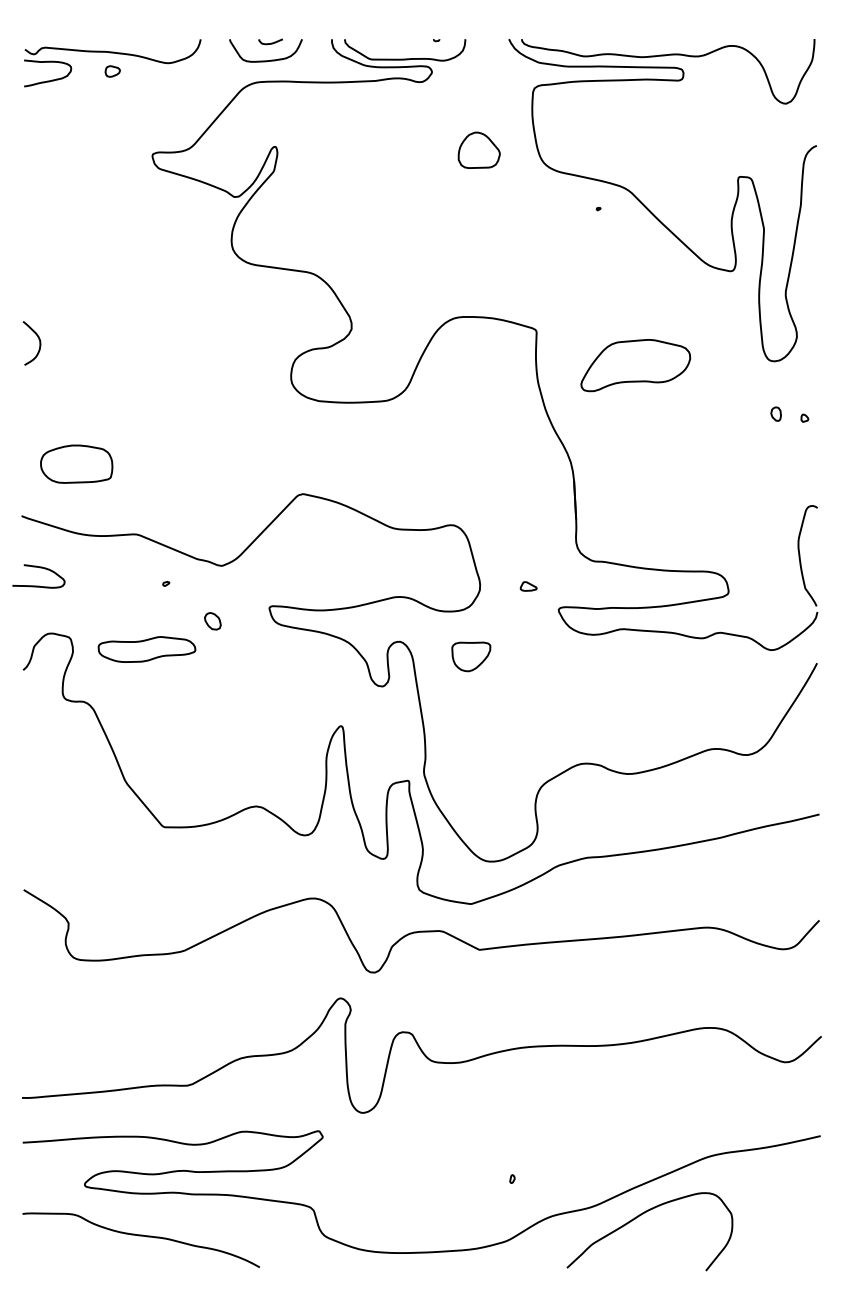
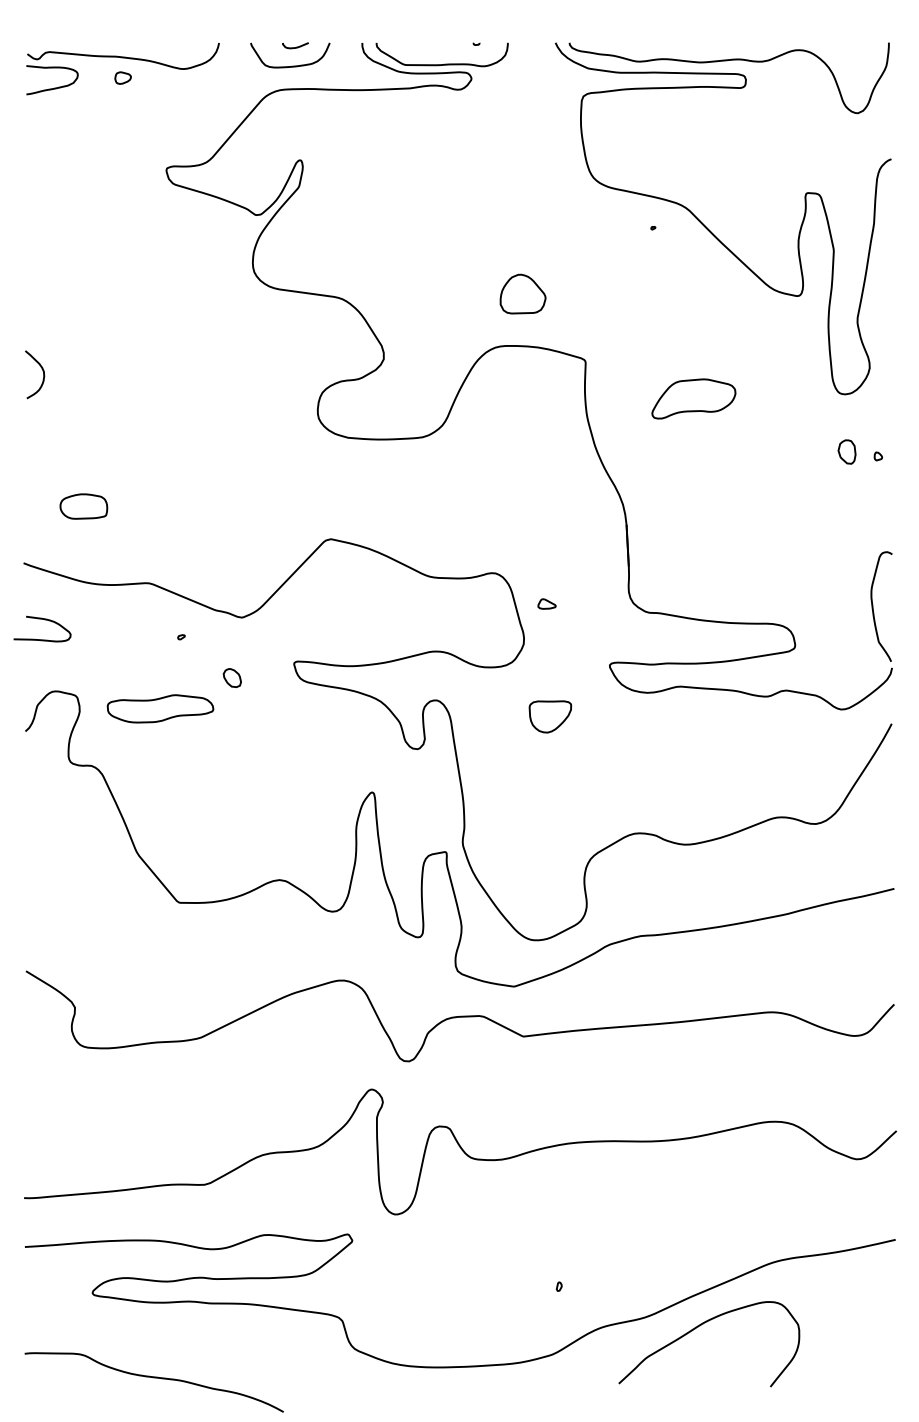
part: (478, 149) -> (522, 293), moved
part: (635, 365) -> (693, 398), size x0.7
part: (775, 413) -> (846, 451), size x1.6
part: (76, 464) -> (83, 506), size x0.6
part: (528, 585) -> (546, 603), moved
part: (471, 656) -> (550, 716), moved
curve: (140, 1236) -> (153, 1378), moved

